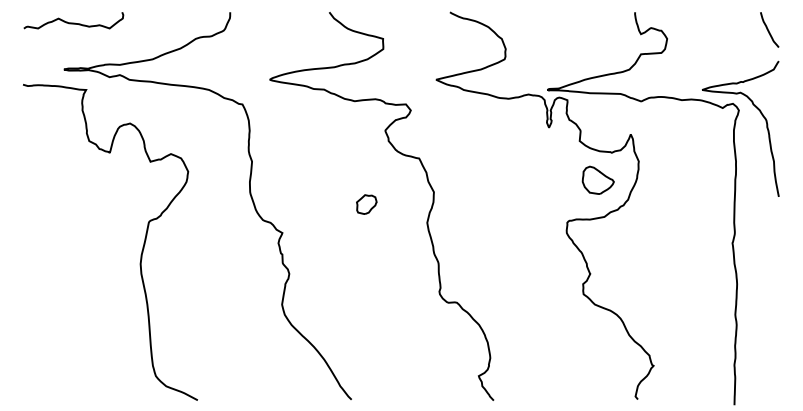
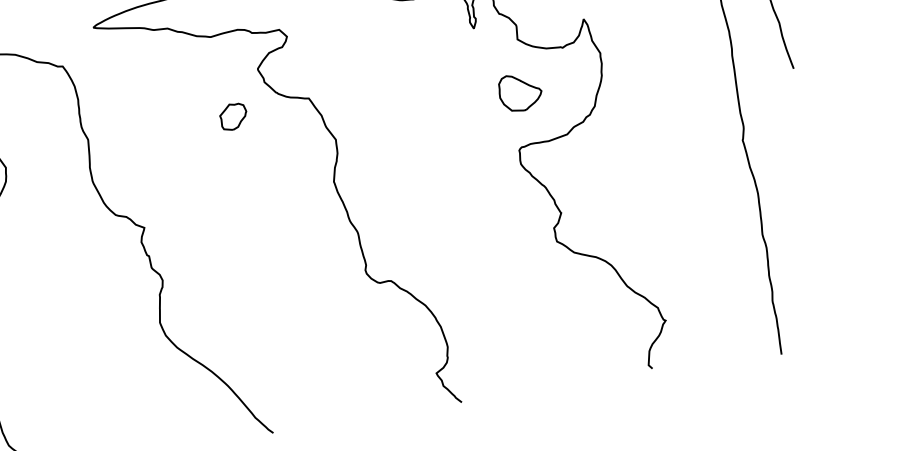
part: (597, 179) -> (519, 91), moved
part: (366, 204) -> (233, 116), moved

